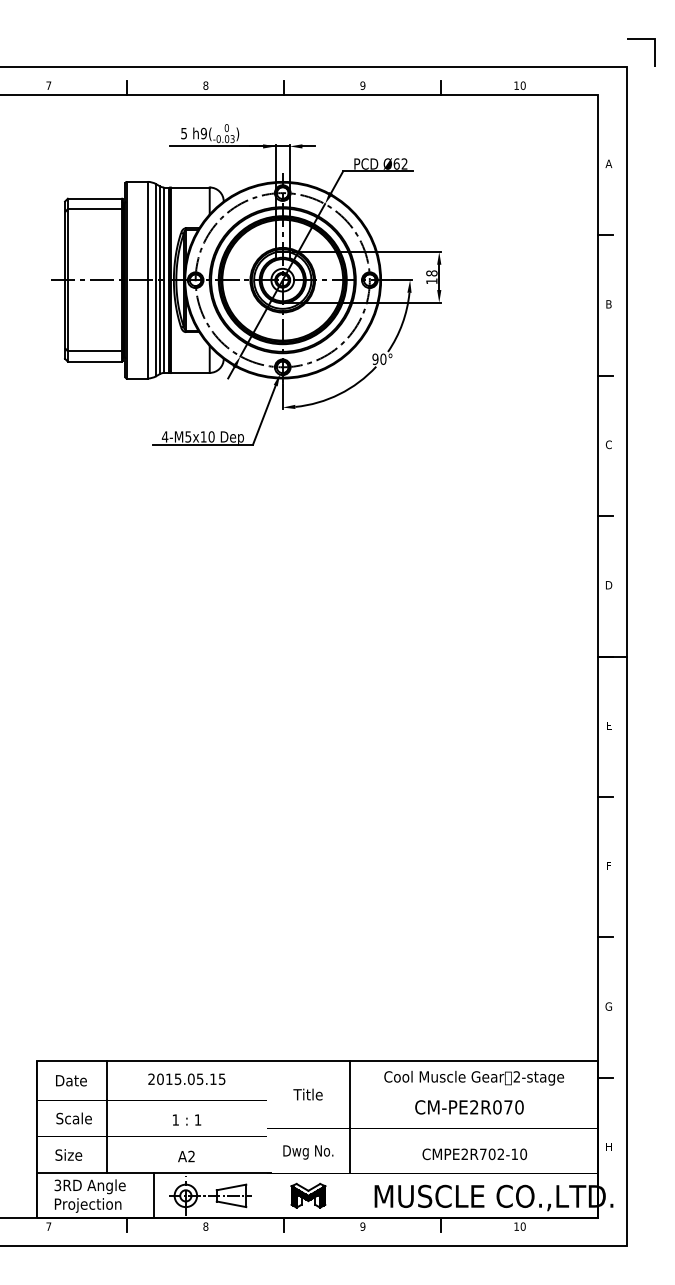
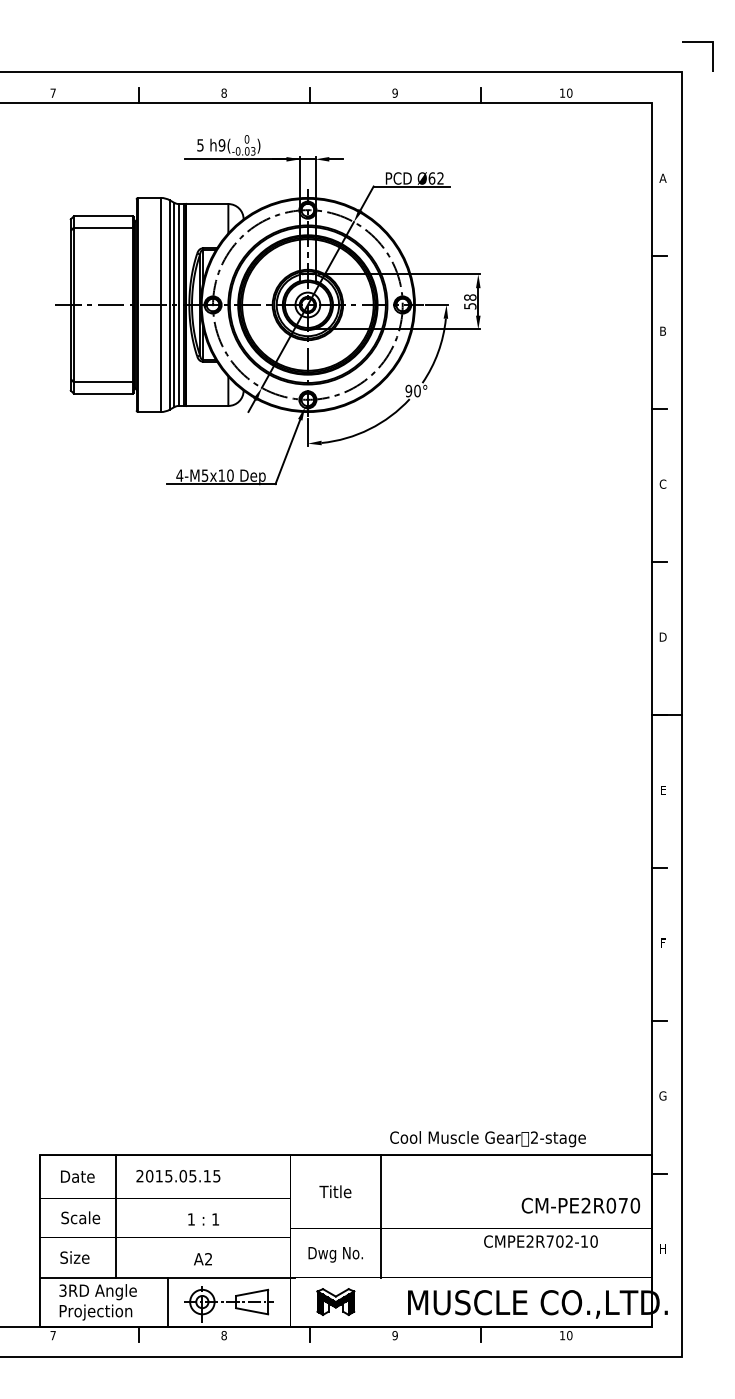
text: (431, 281) -> (469, 306), 18 -> 58
text: (474, 1078) -> (488, 1139), moved
text: (186, 1079) -> (178, 1176), moved
text: (469, 1107) -> (580, 1205), moved
text: (474, 1154) -> (540, 1241), moved

